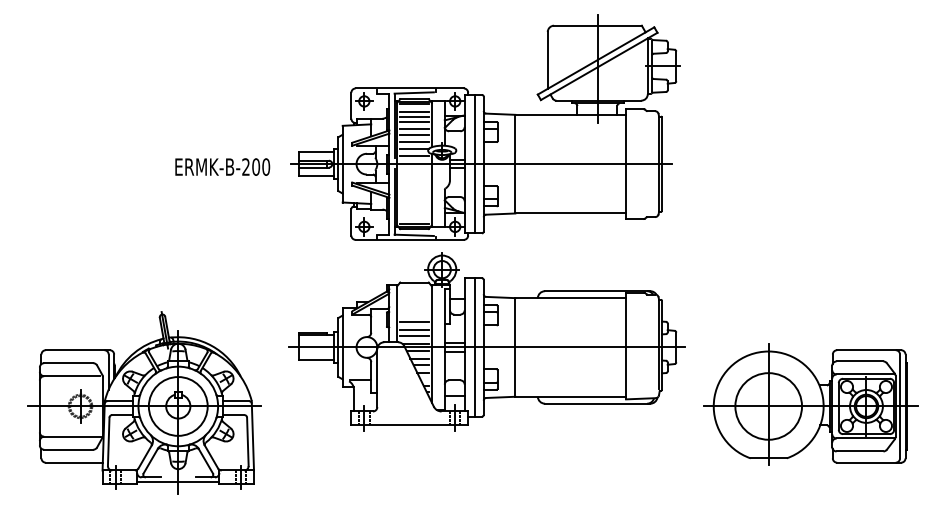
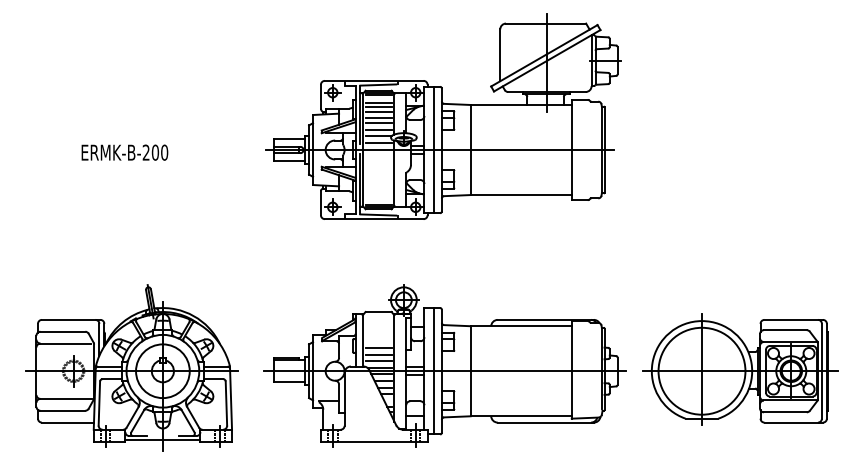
text: (222, 166) -> (124, 152), moved
part: (486, 341) -> (444, 365), moved
circle: (768, 406) -> (701, 371), size x1.43

